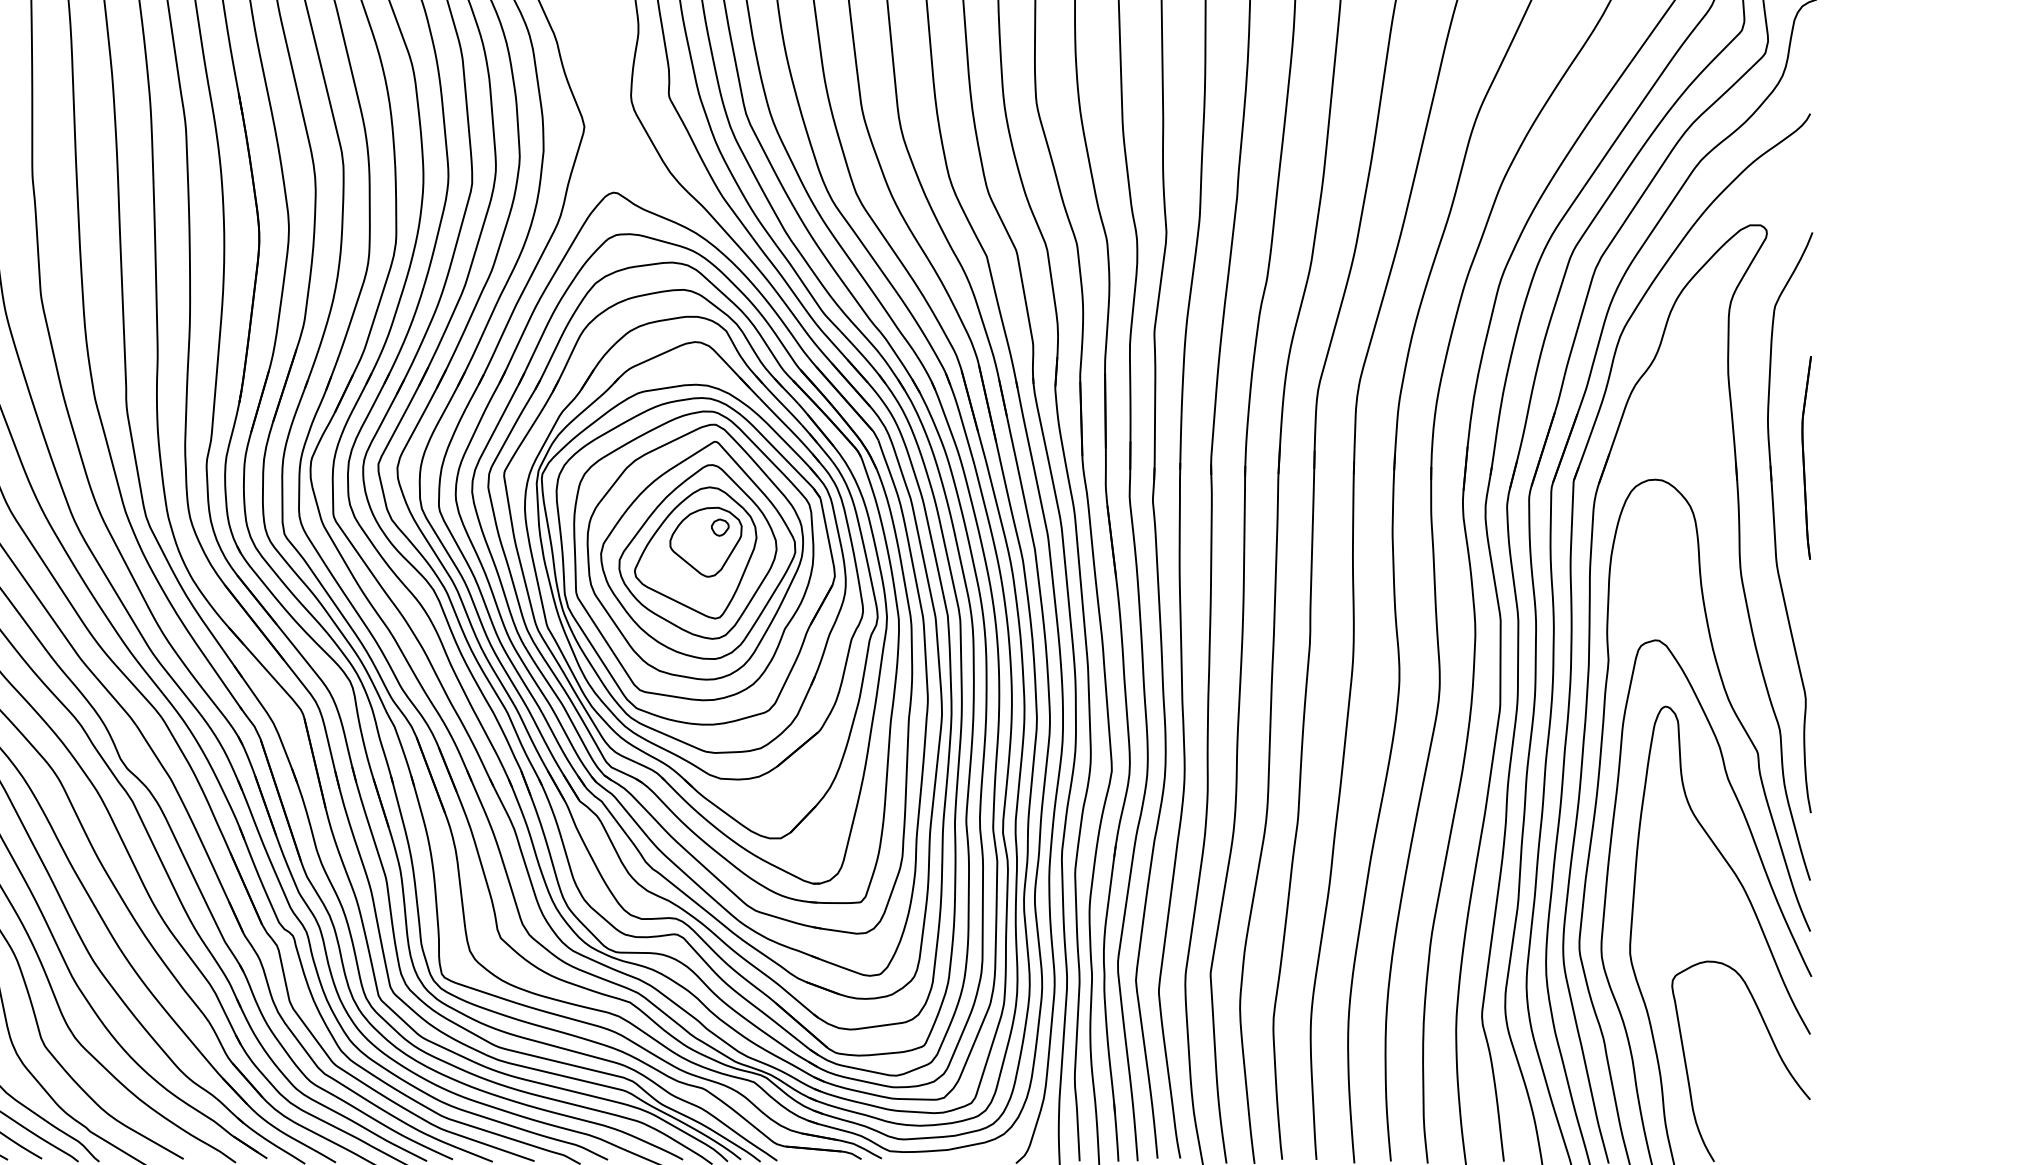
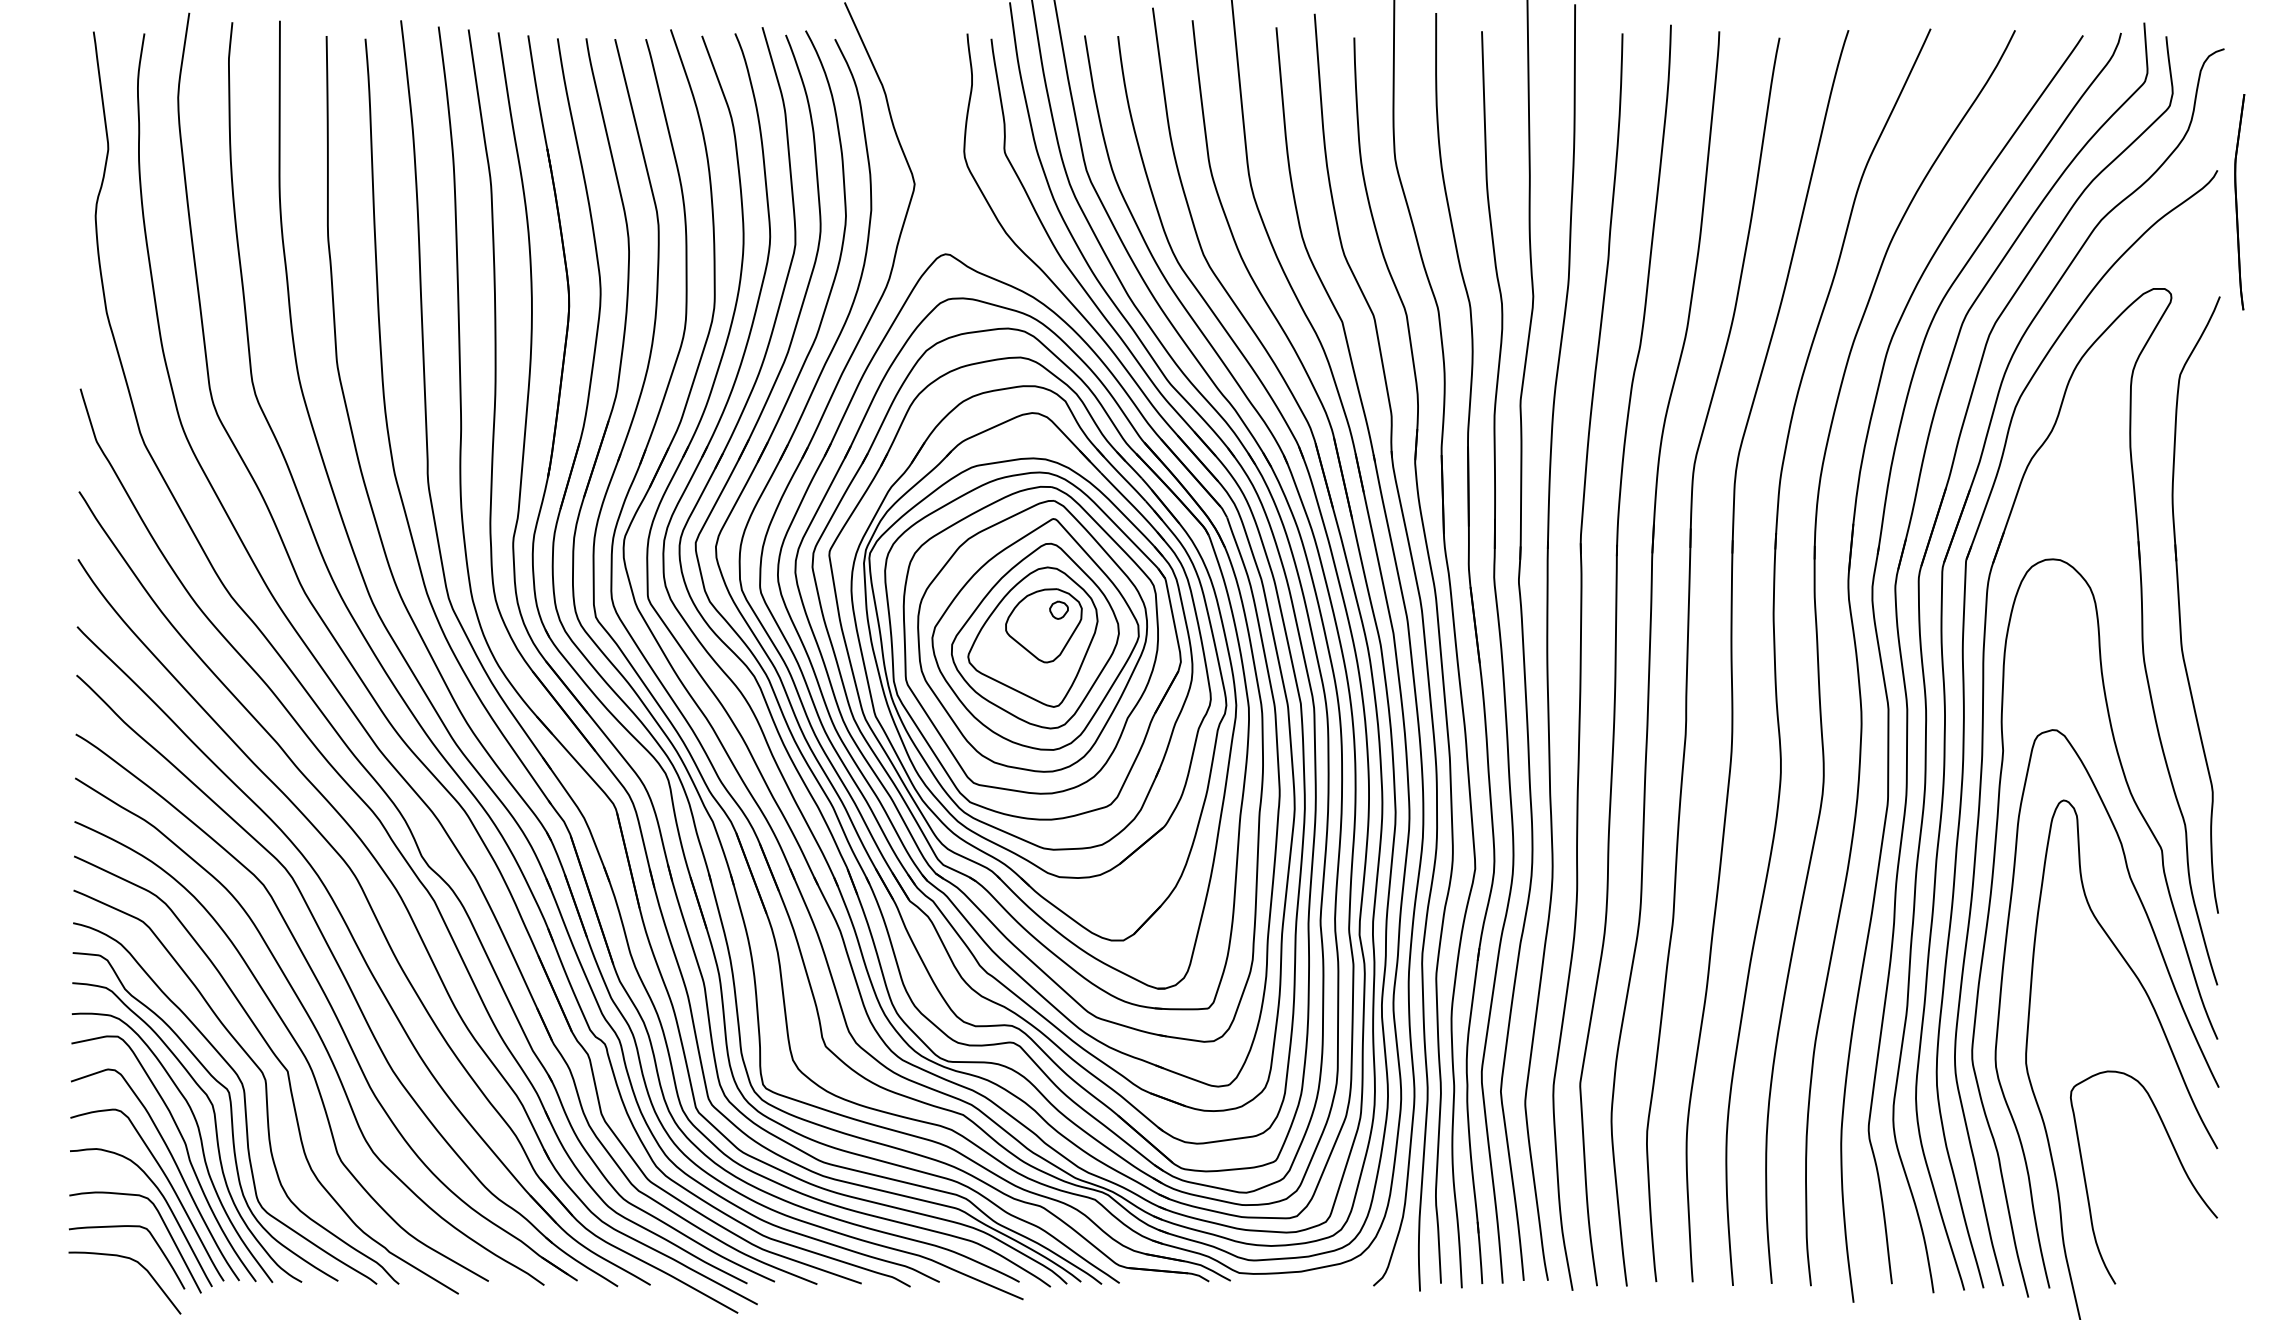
part: (1806, 458) -> (2239, 202), moved

